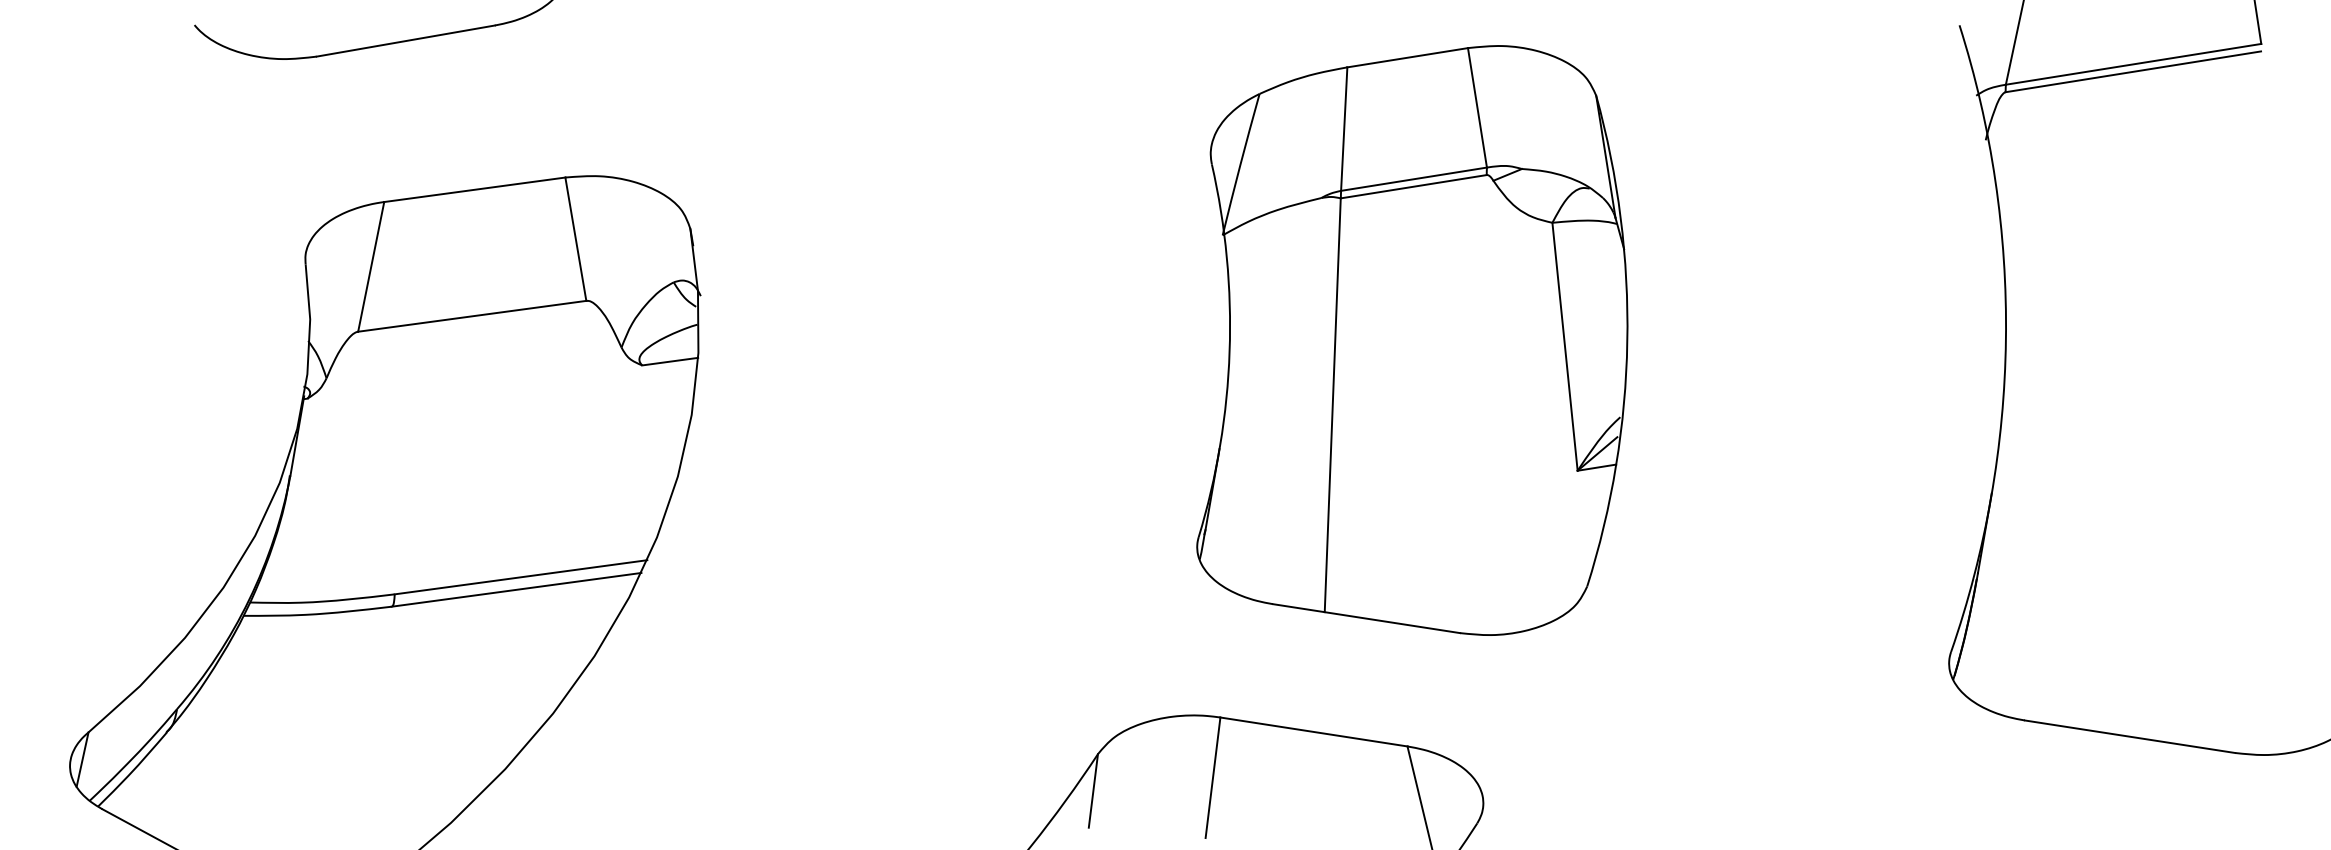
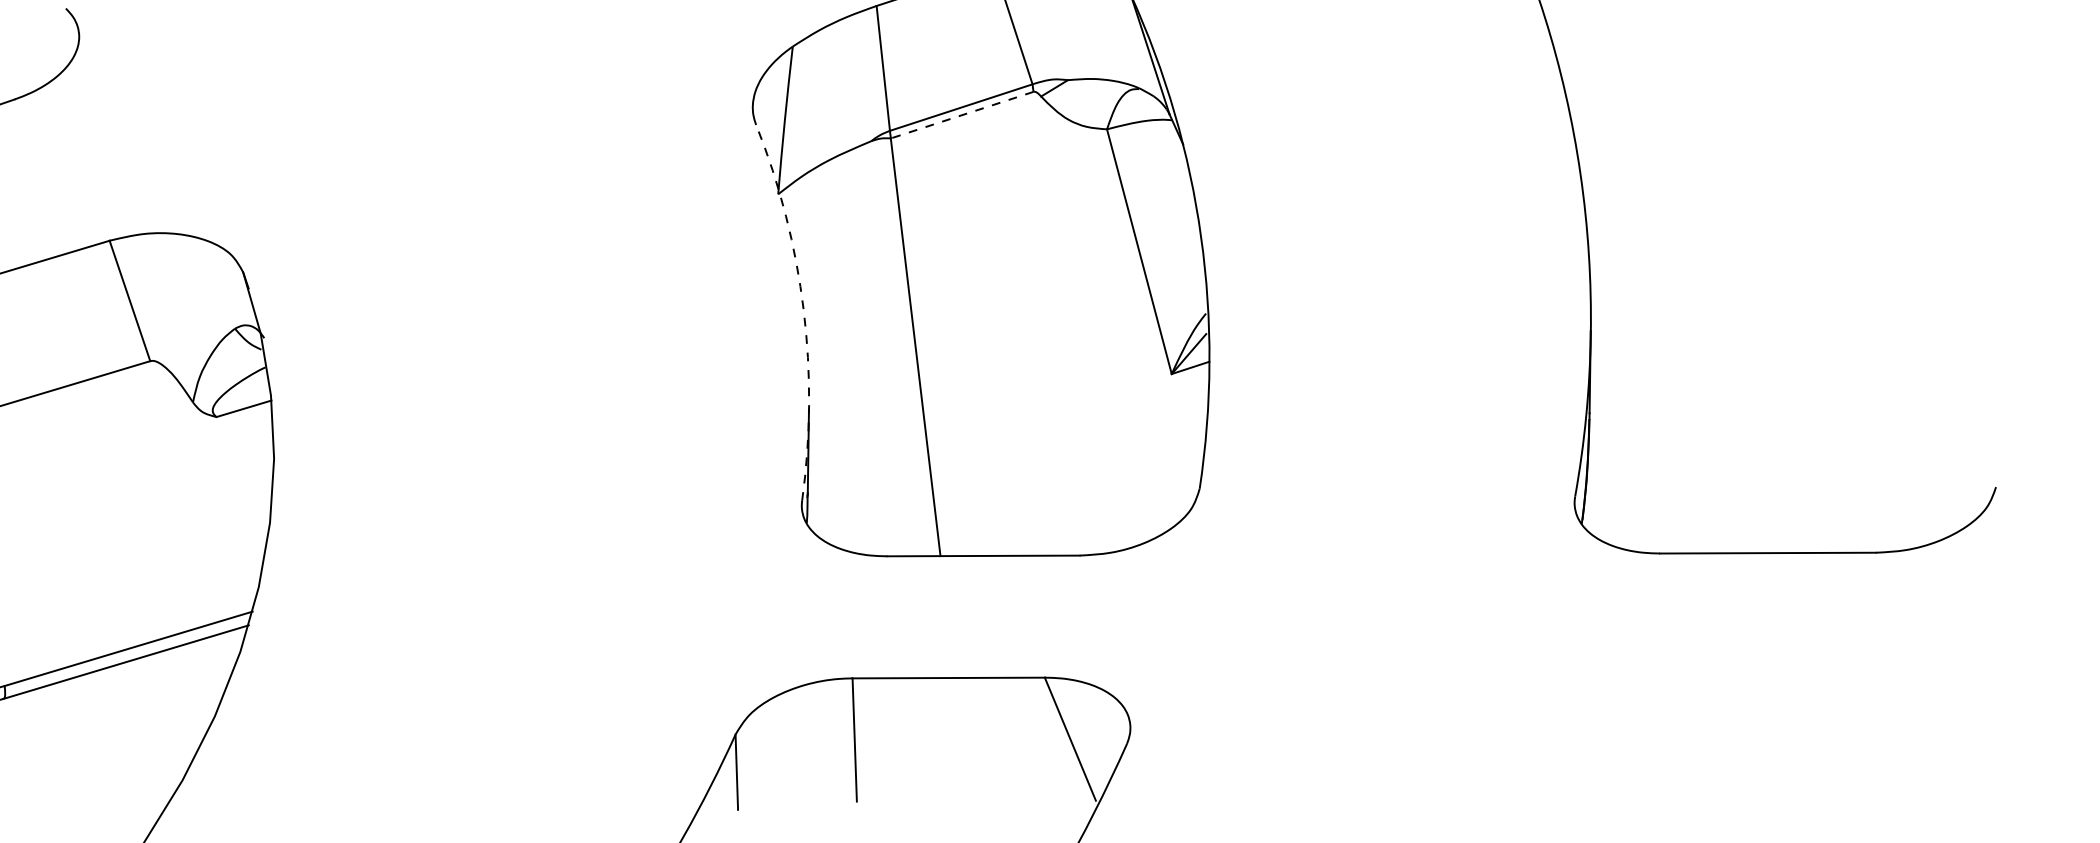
line: (1413, 186) -> (961, 114), solid -> dashed
arc: (1229, 351) -> (803, 309), solid -> dashed

